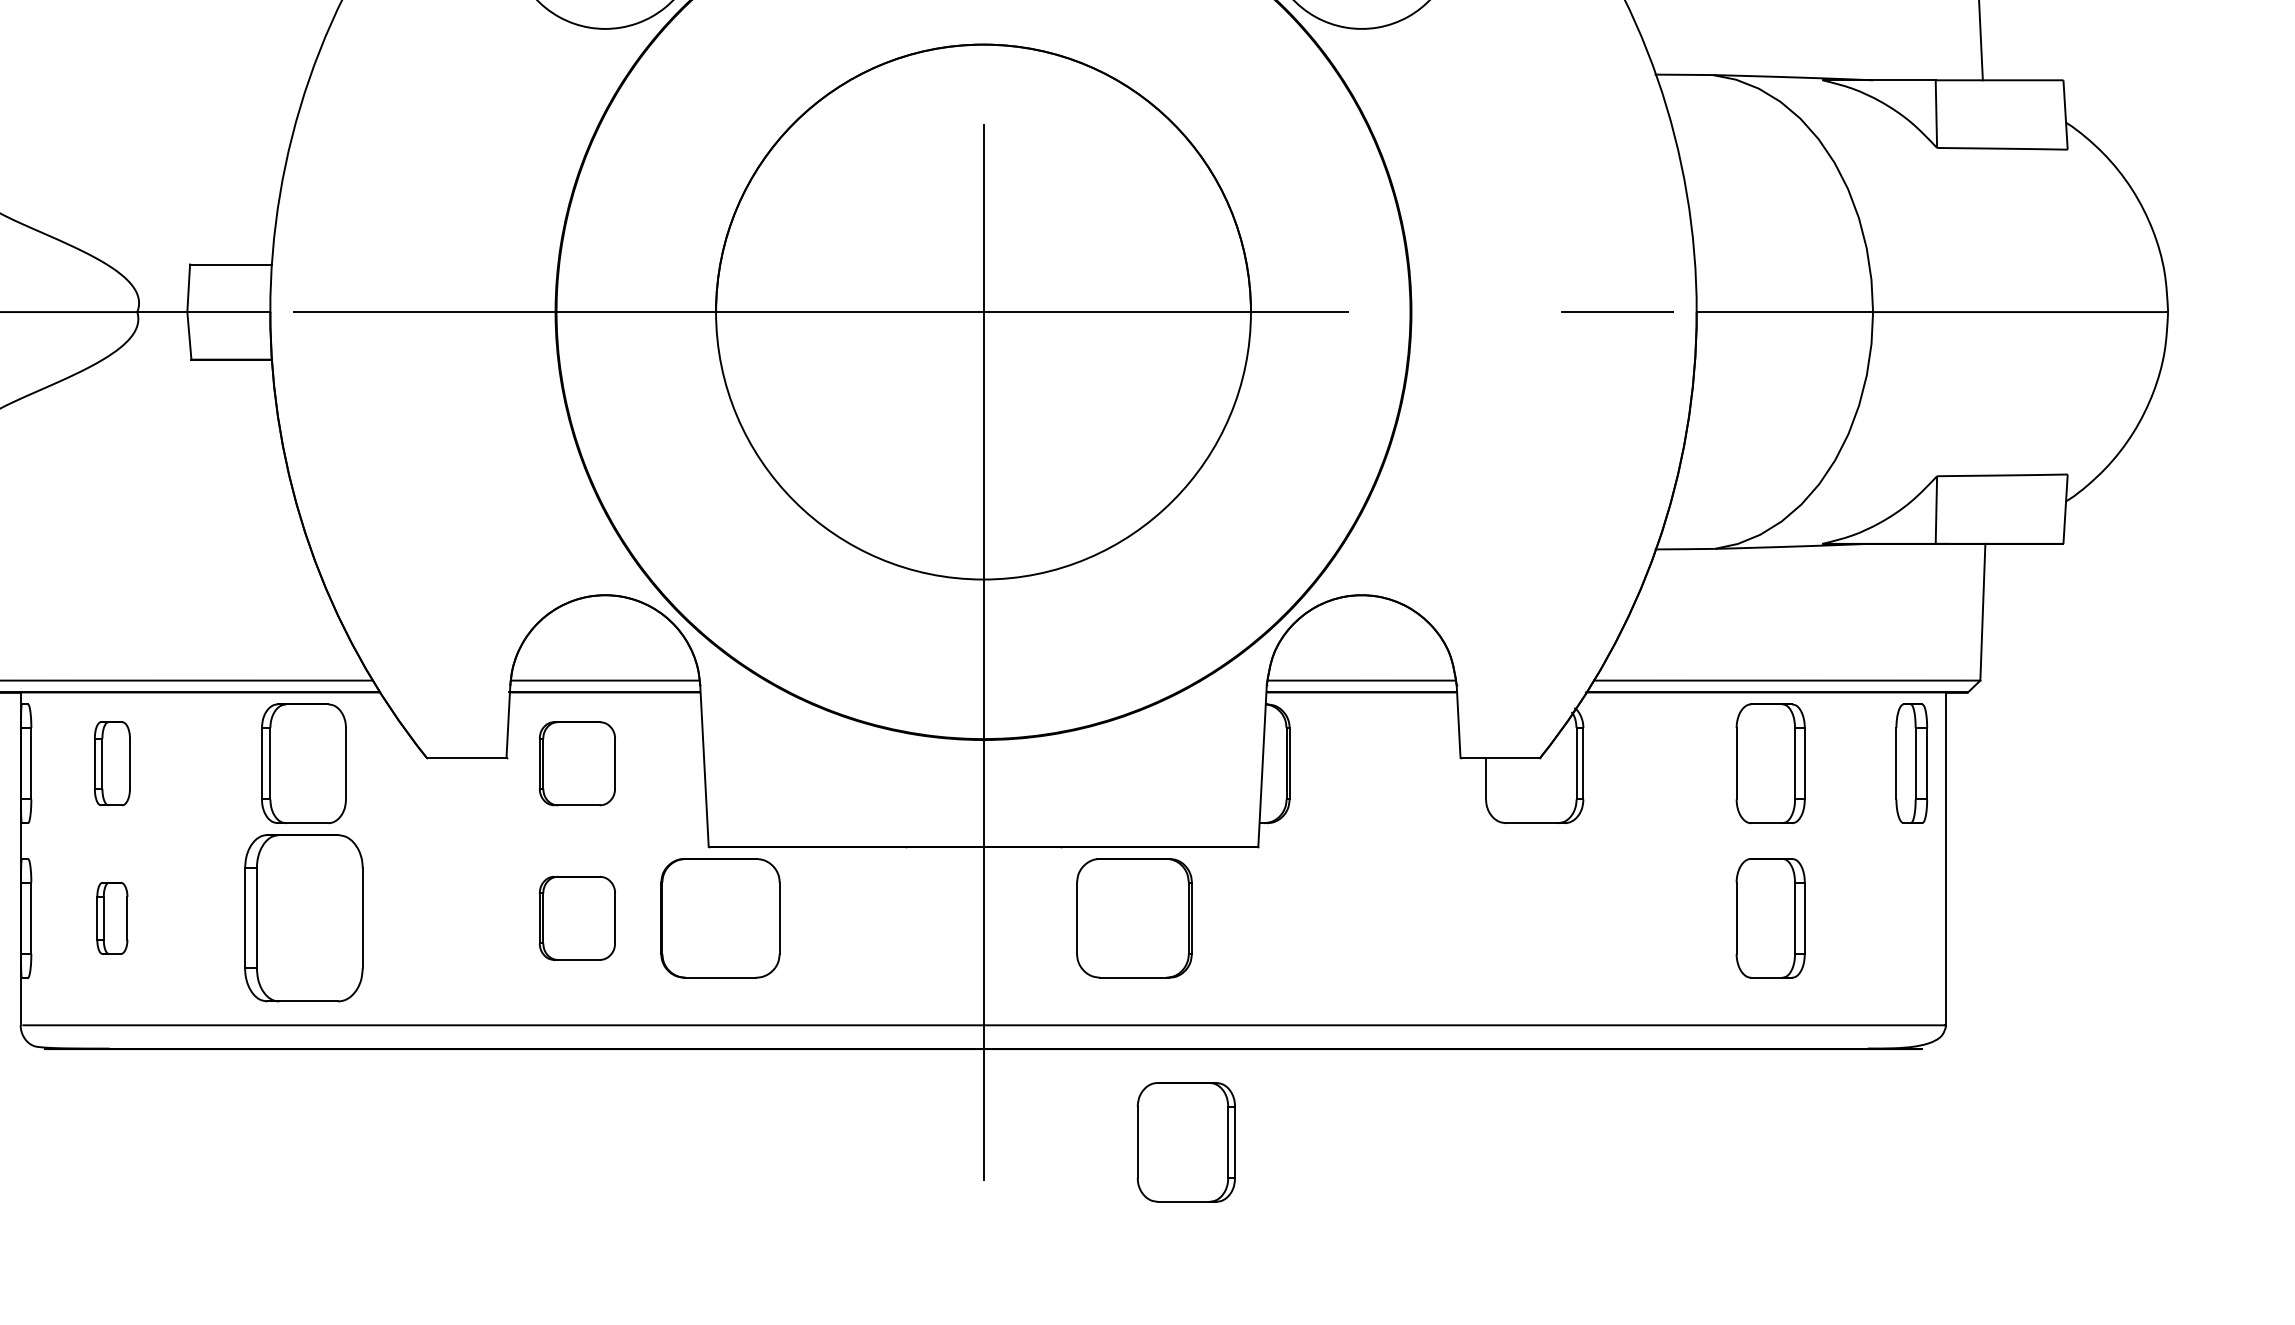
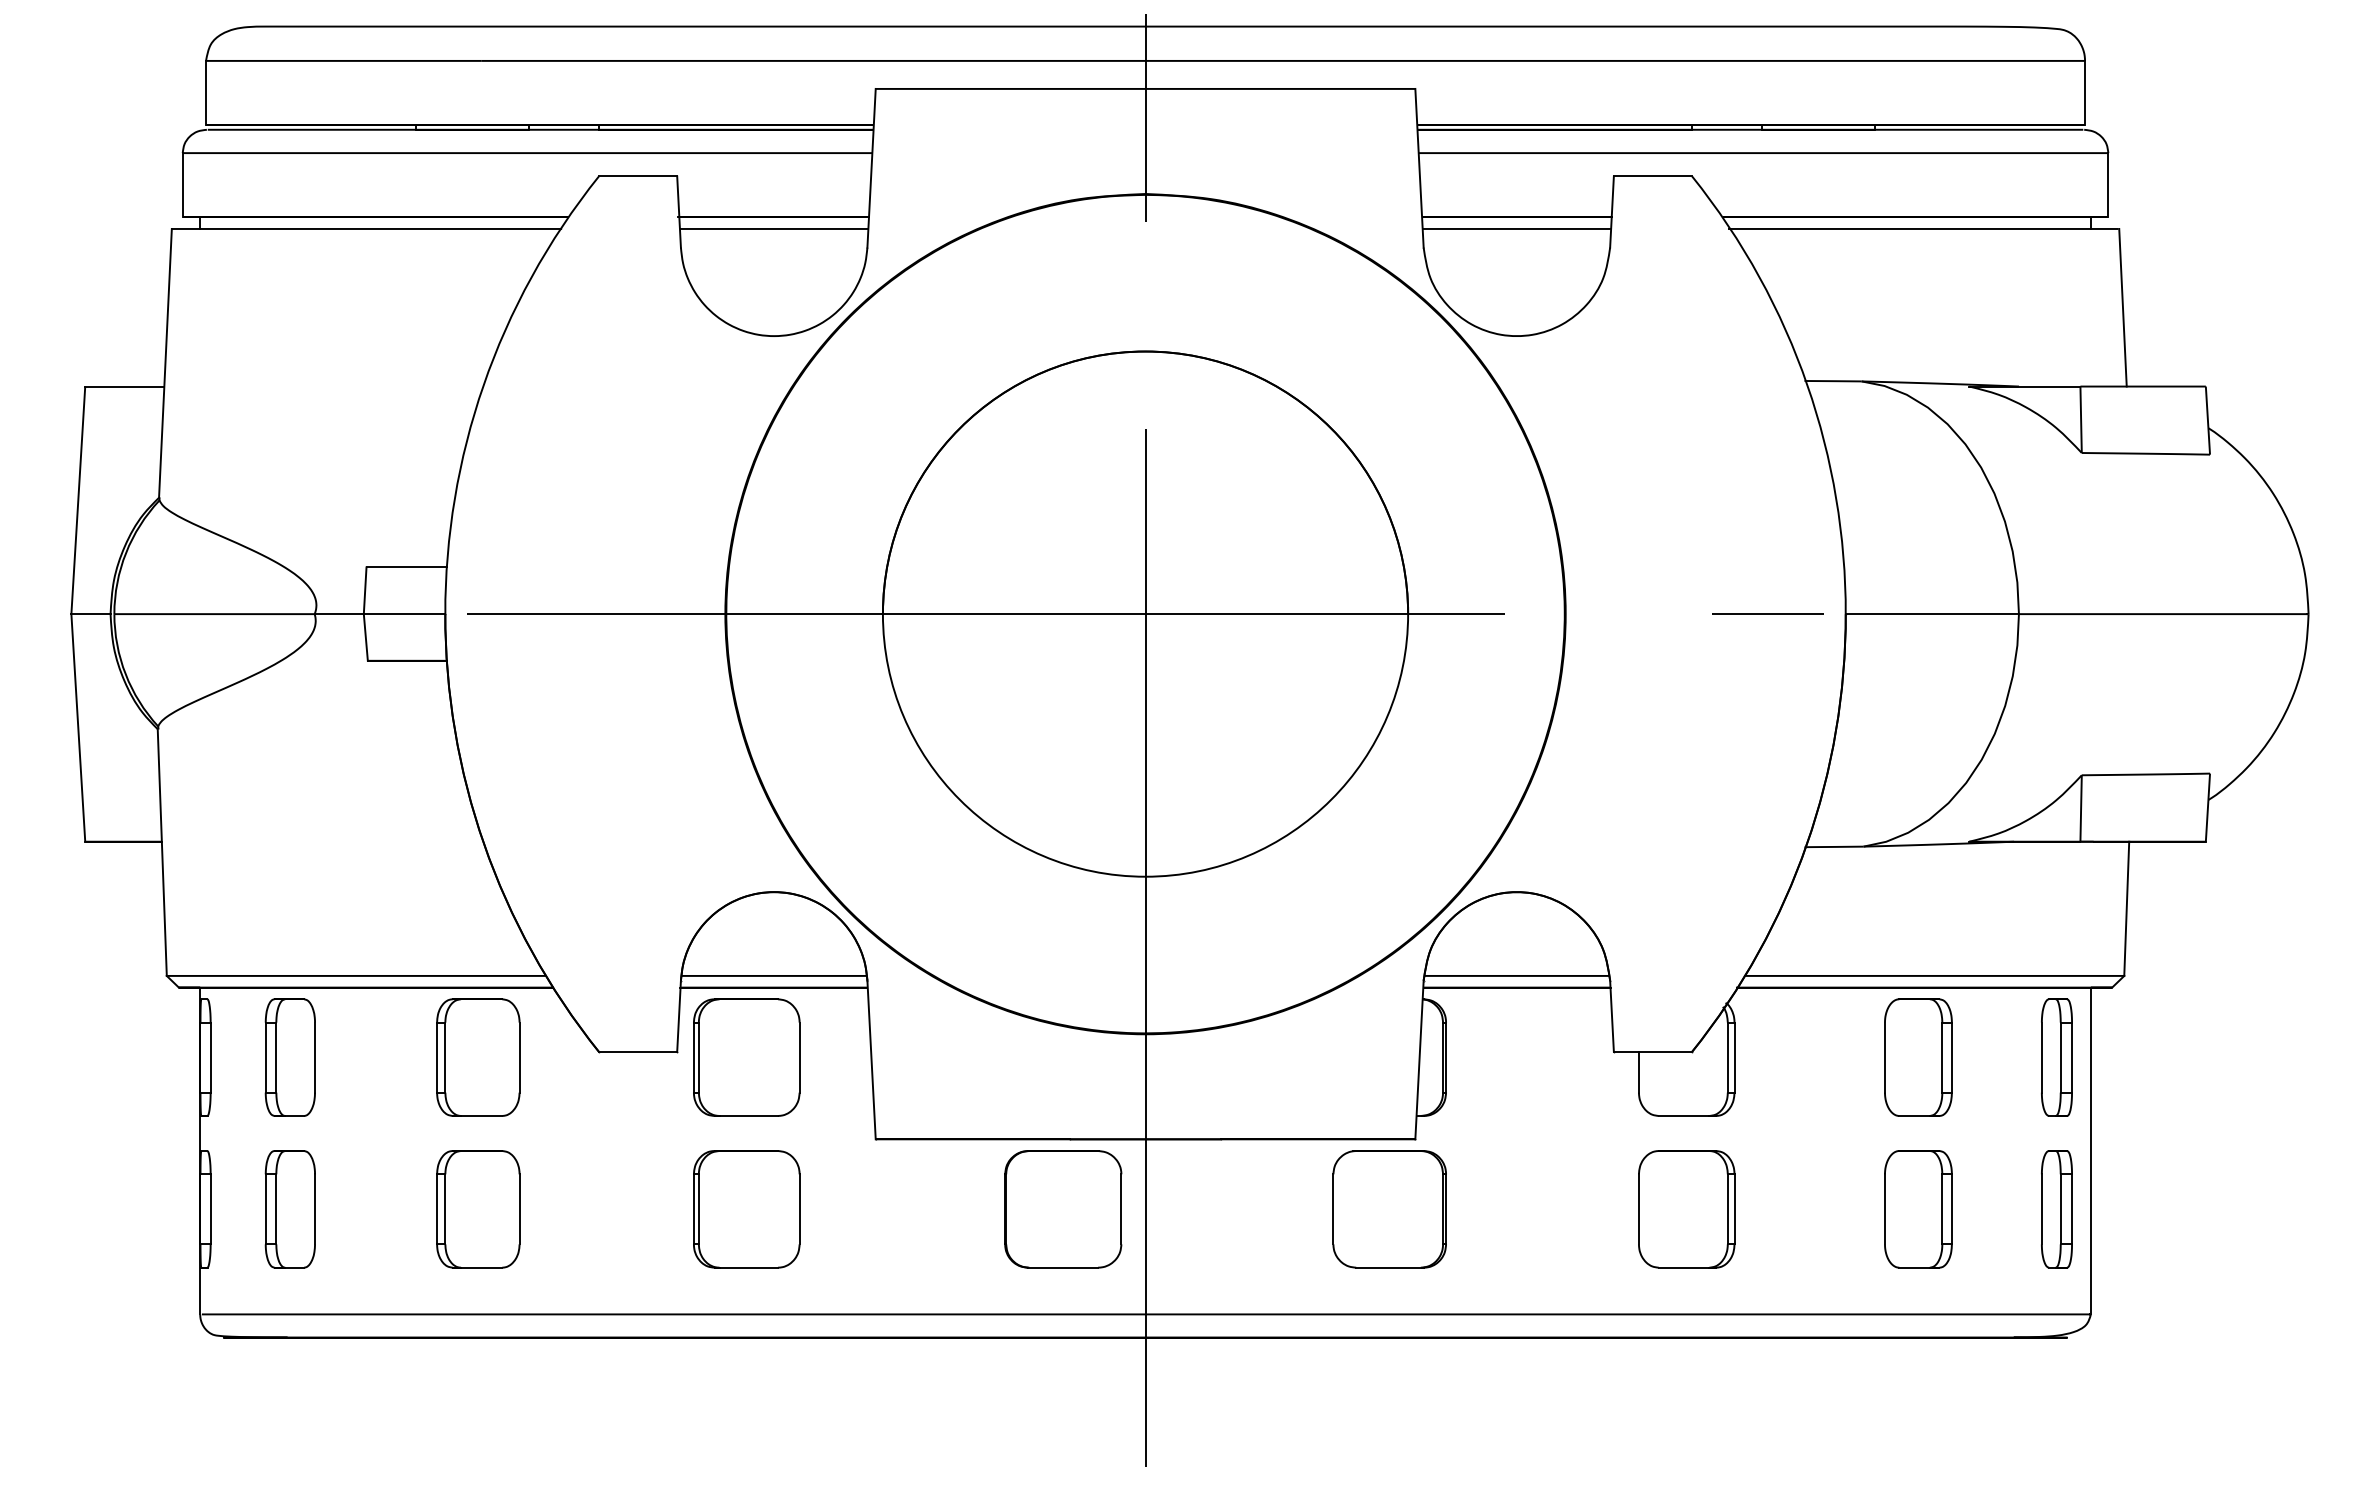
part: (111, 763) -> (289, 1057), size x1.43
part: (577, 763) -> (746, 1057), size x1.43
part: (111, 918) -> (289, 1209), size x1.67
part: (304, 918) -> (478, 1209), size x0.71
part: (577, 918) -> (746, 1209), size x1.43
part: (720, 918) -> (1063, 1209), moved
part: (1134, 918) -> (1389, 1209), moved
part: (1911, 918) -> (2056, 1209), added
part: (1186, 1142) -> (1686, 1209), moved

